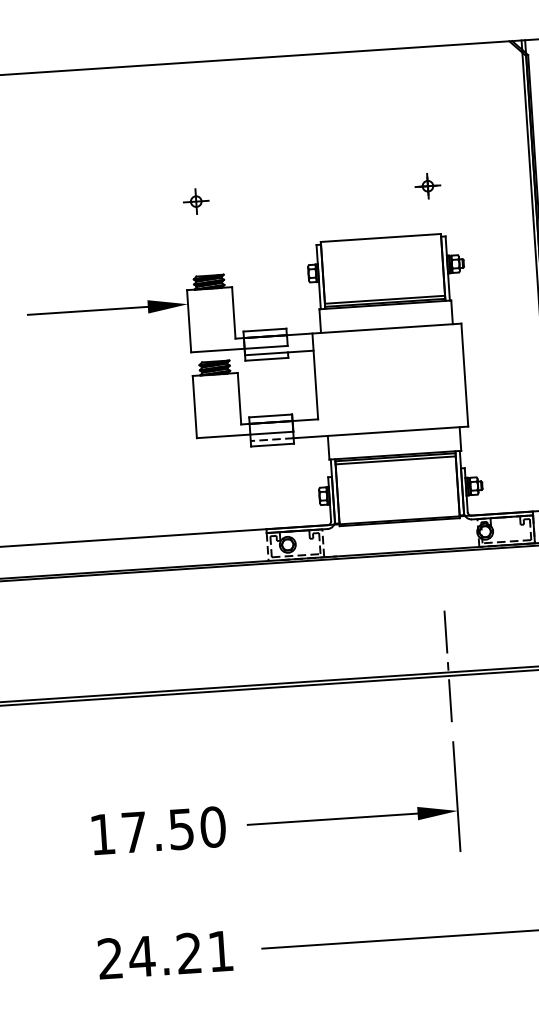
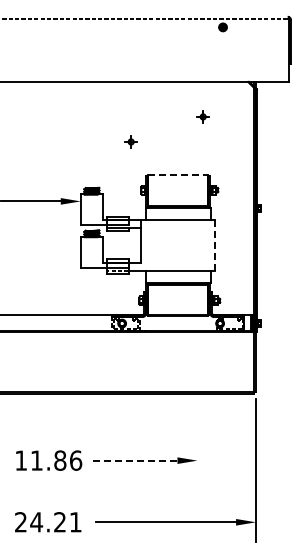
part: (426, 185) -> (202, 116), moved
part: (194, 200) -> (130, 141), moved
line: (381, 236) -> (178, 174), solid -> dashed
line: (465, 375) -> (215, 245), solid -> dashed
line: (448, 669) -> (197, 390), removed
line: (456, 796) -> (197, 453), removed
line: (331, 819) -> (134, 460), solid -> dashed
text: (173, 829) -> (56, 460), 17.50 -> 11.86

